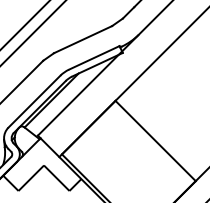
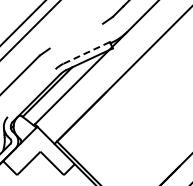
line: (83, 38) -> (76, 35), removed
line: (94, 57) -> (86, 52), solid -> dashed
line: (34, 100) -> (31, 92), removed
line: (155, 141) -> (142, 129), removed

